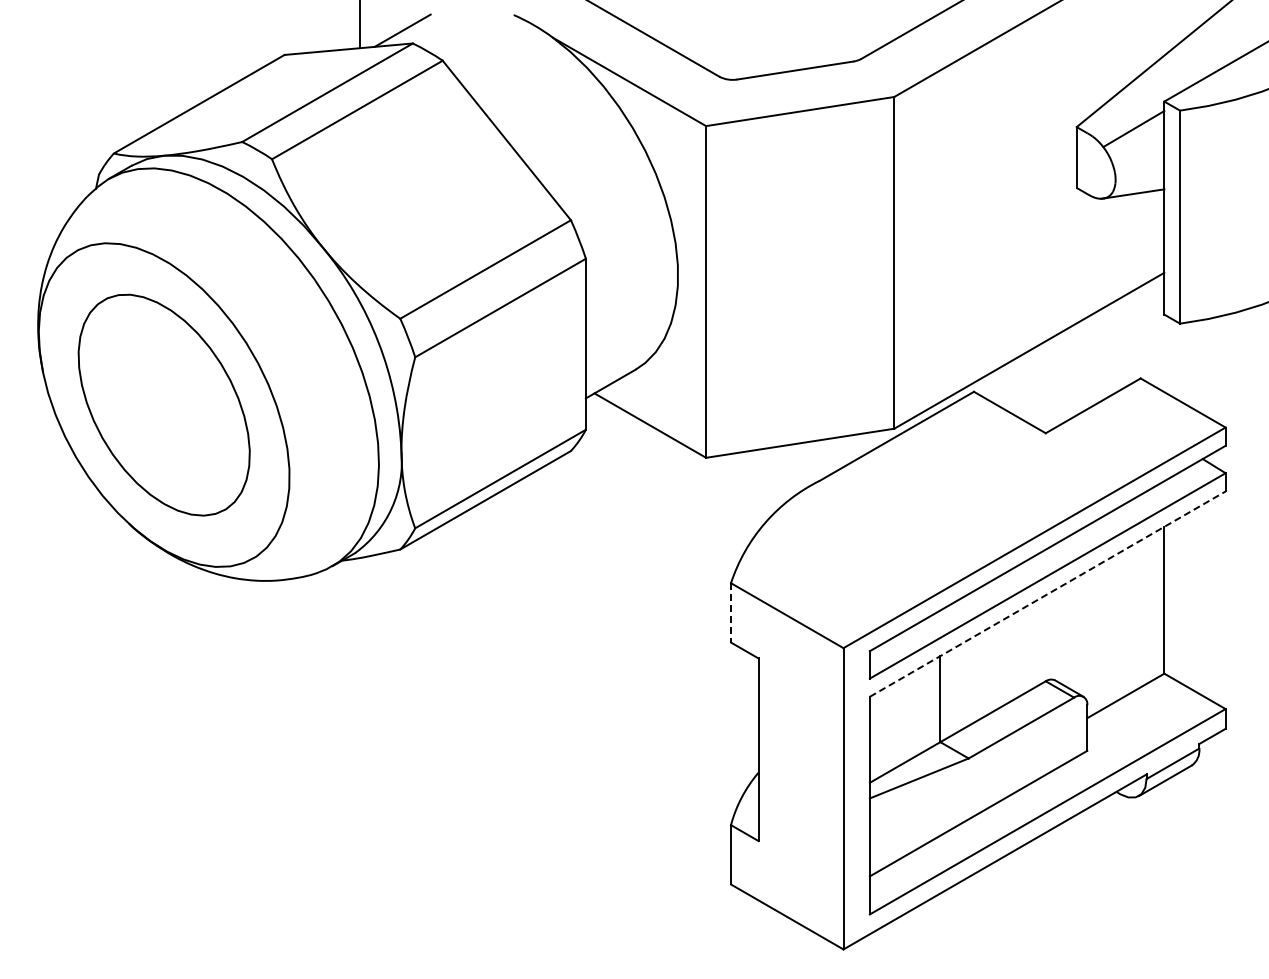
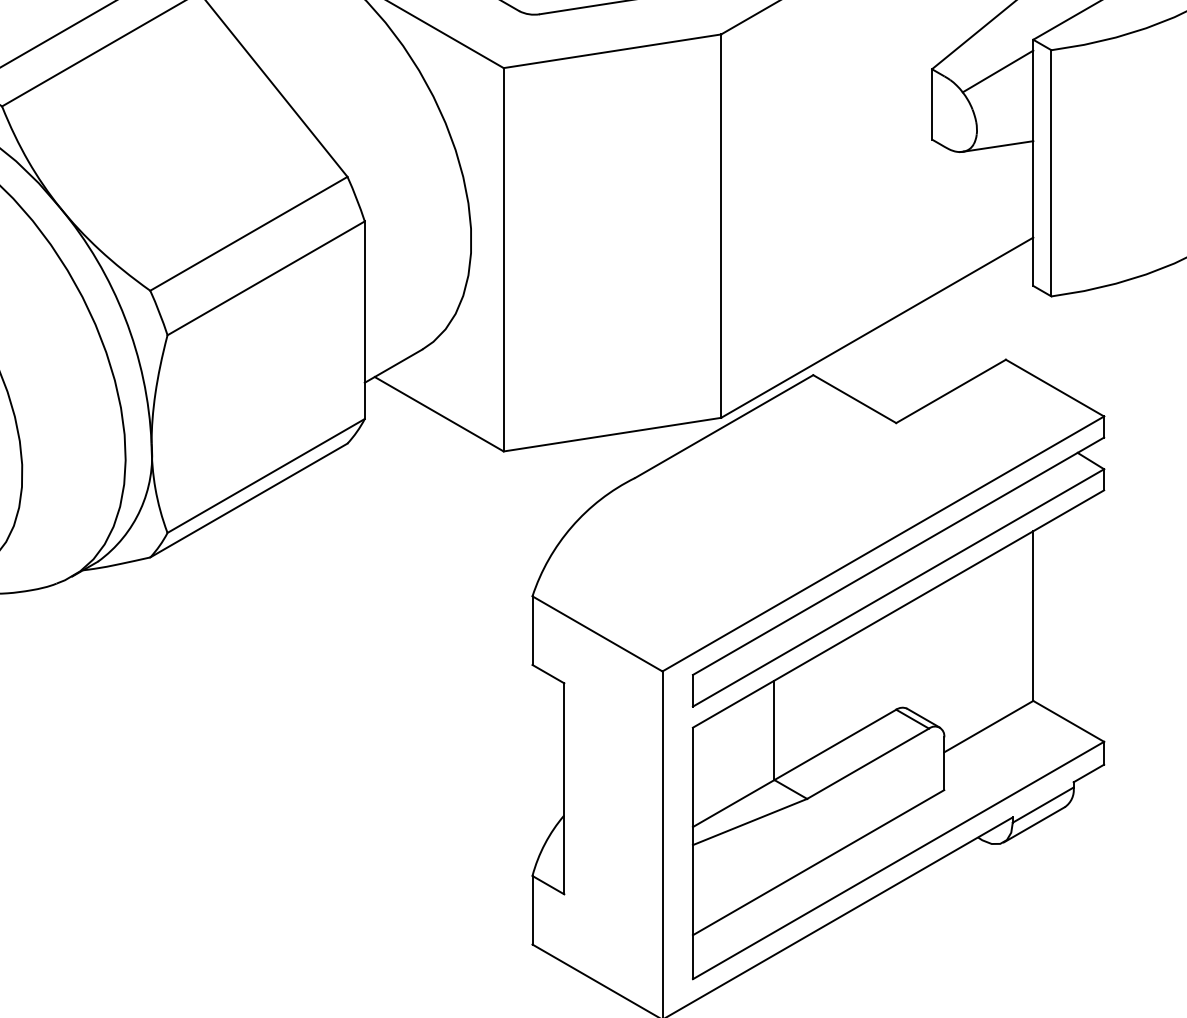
line: (1048, 593) -> (899, 608), dashed -> solid
line: (731, 612) -> (533, 630), dashed -> solid

